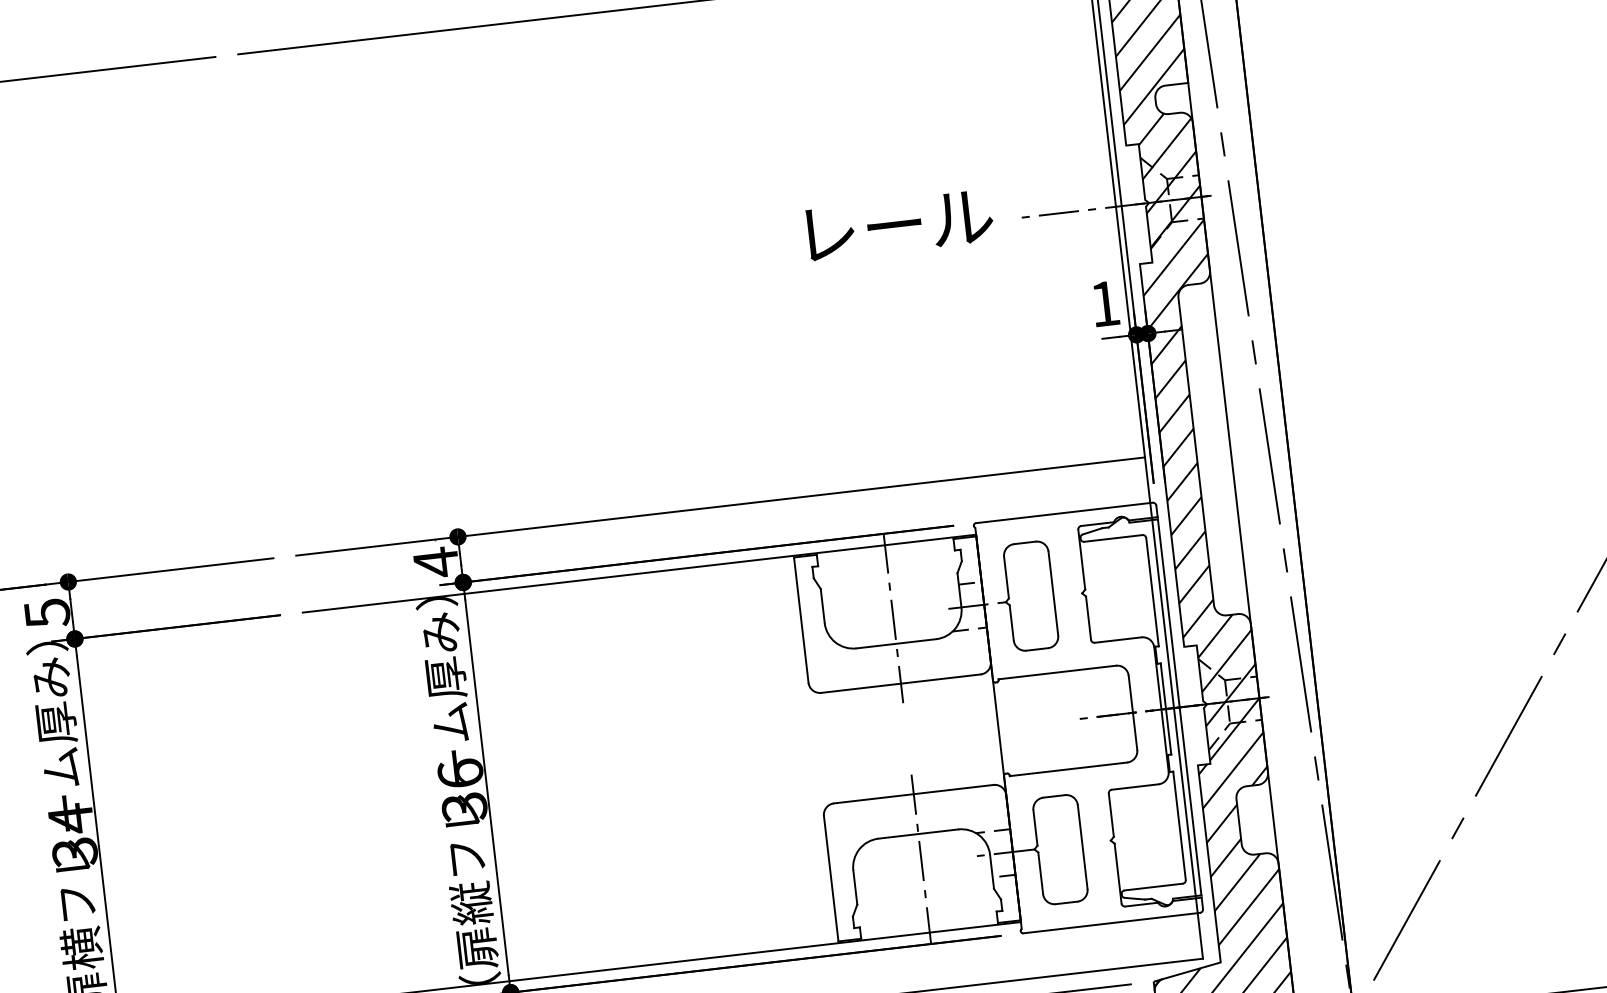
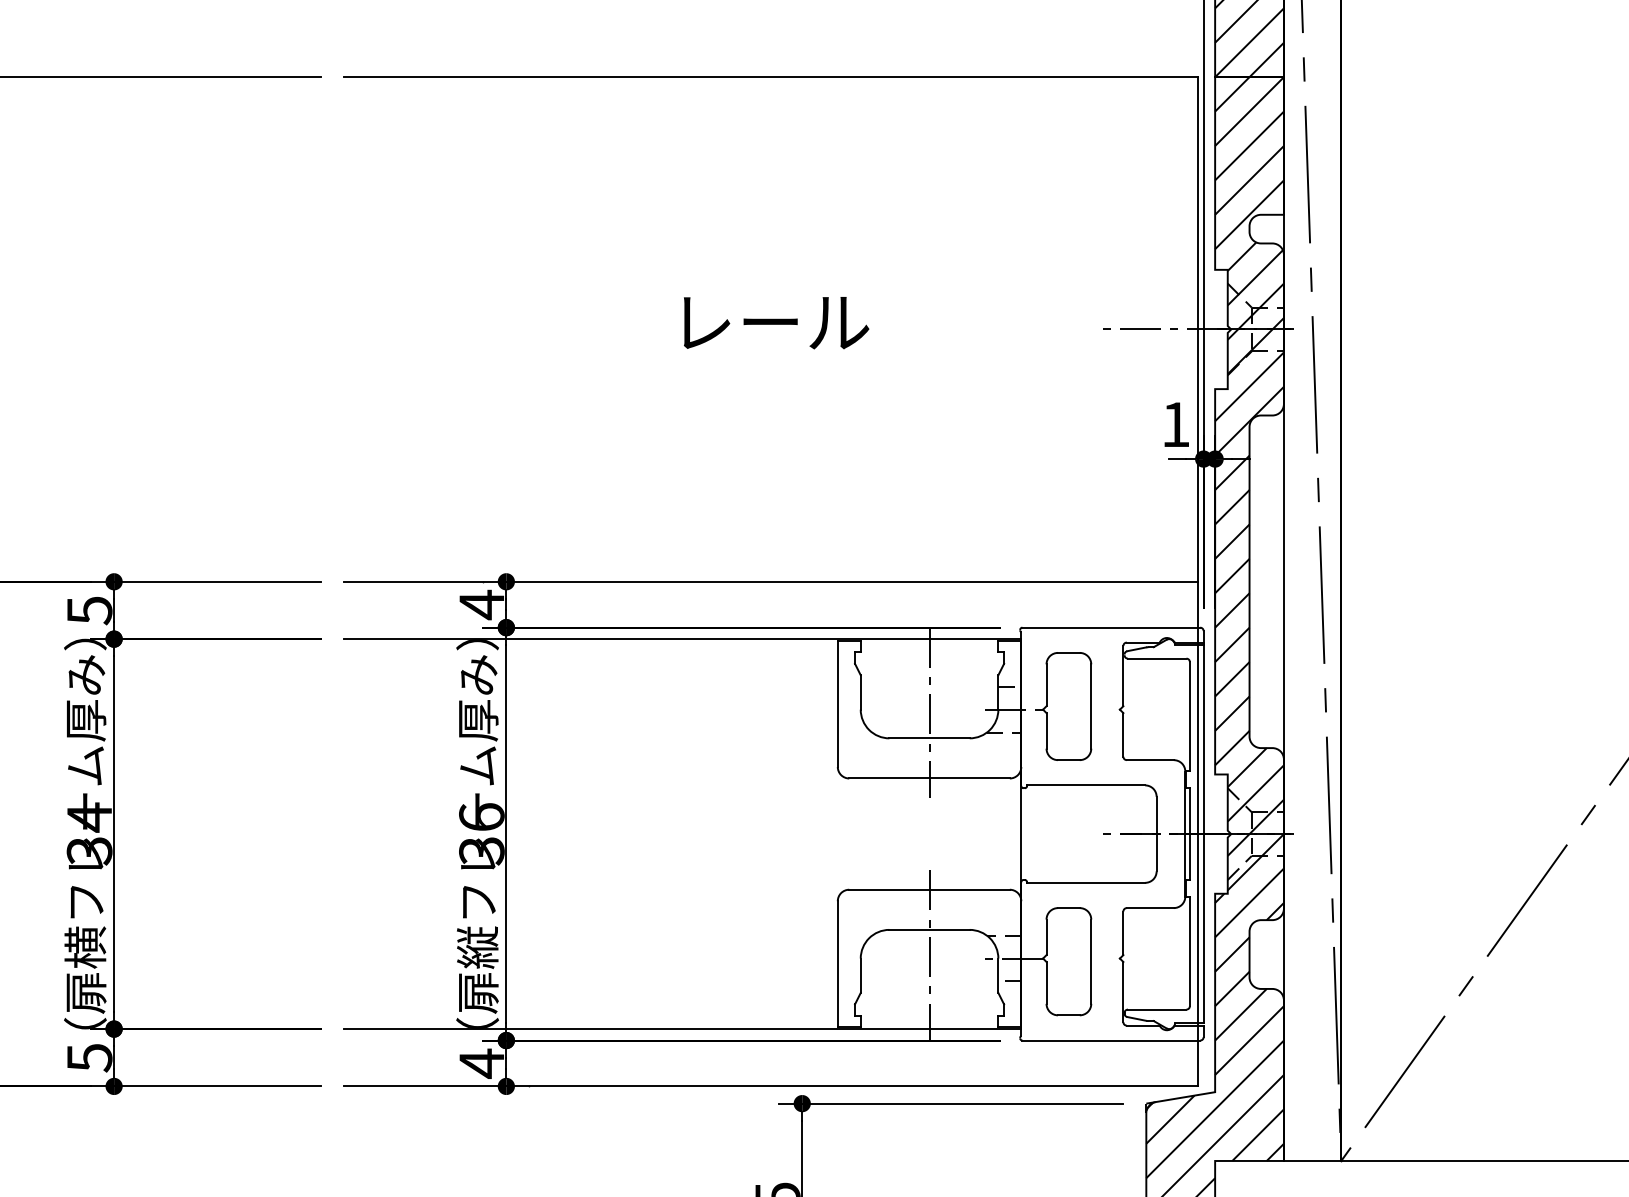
text: (900, 225) -> (776, 323), moved

